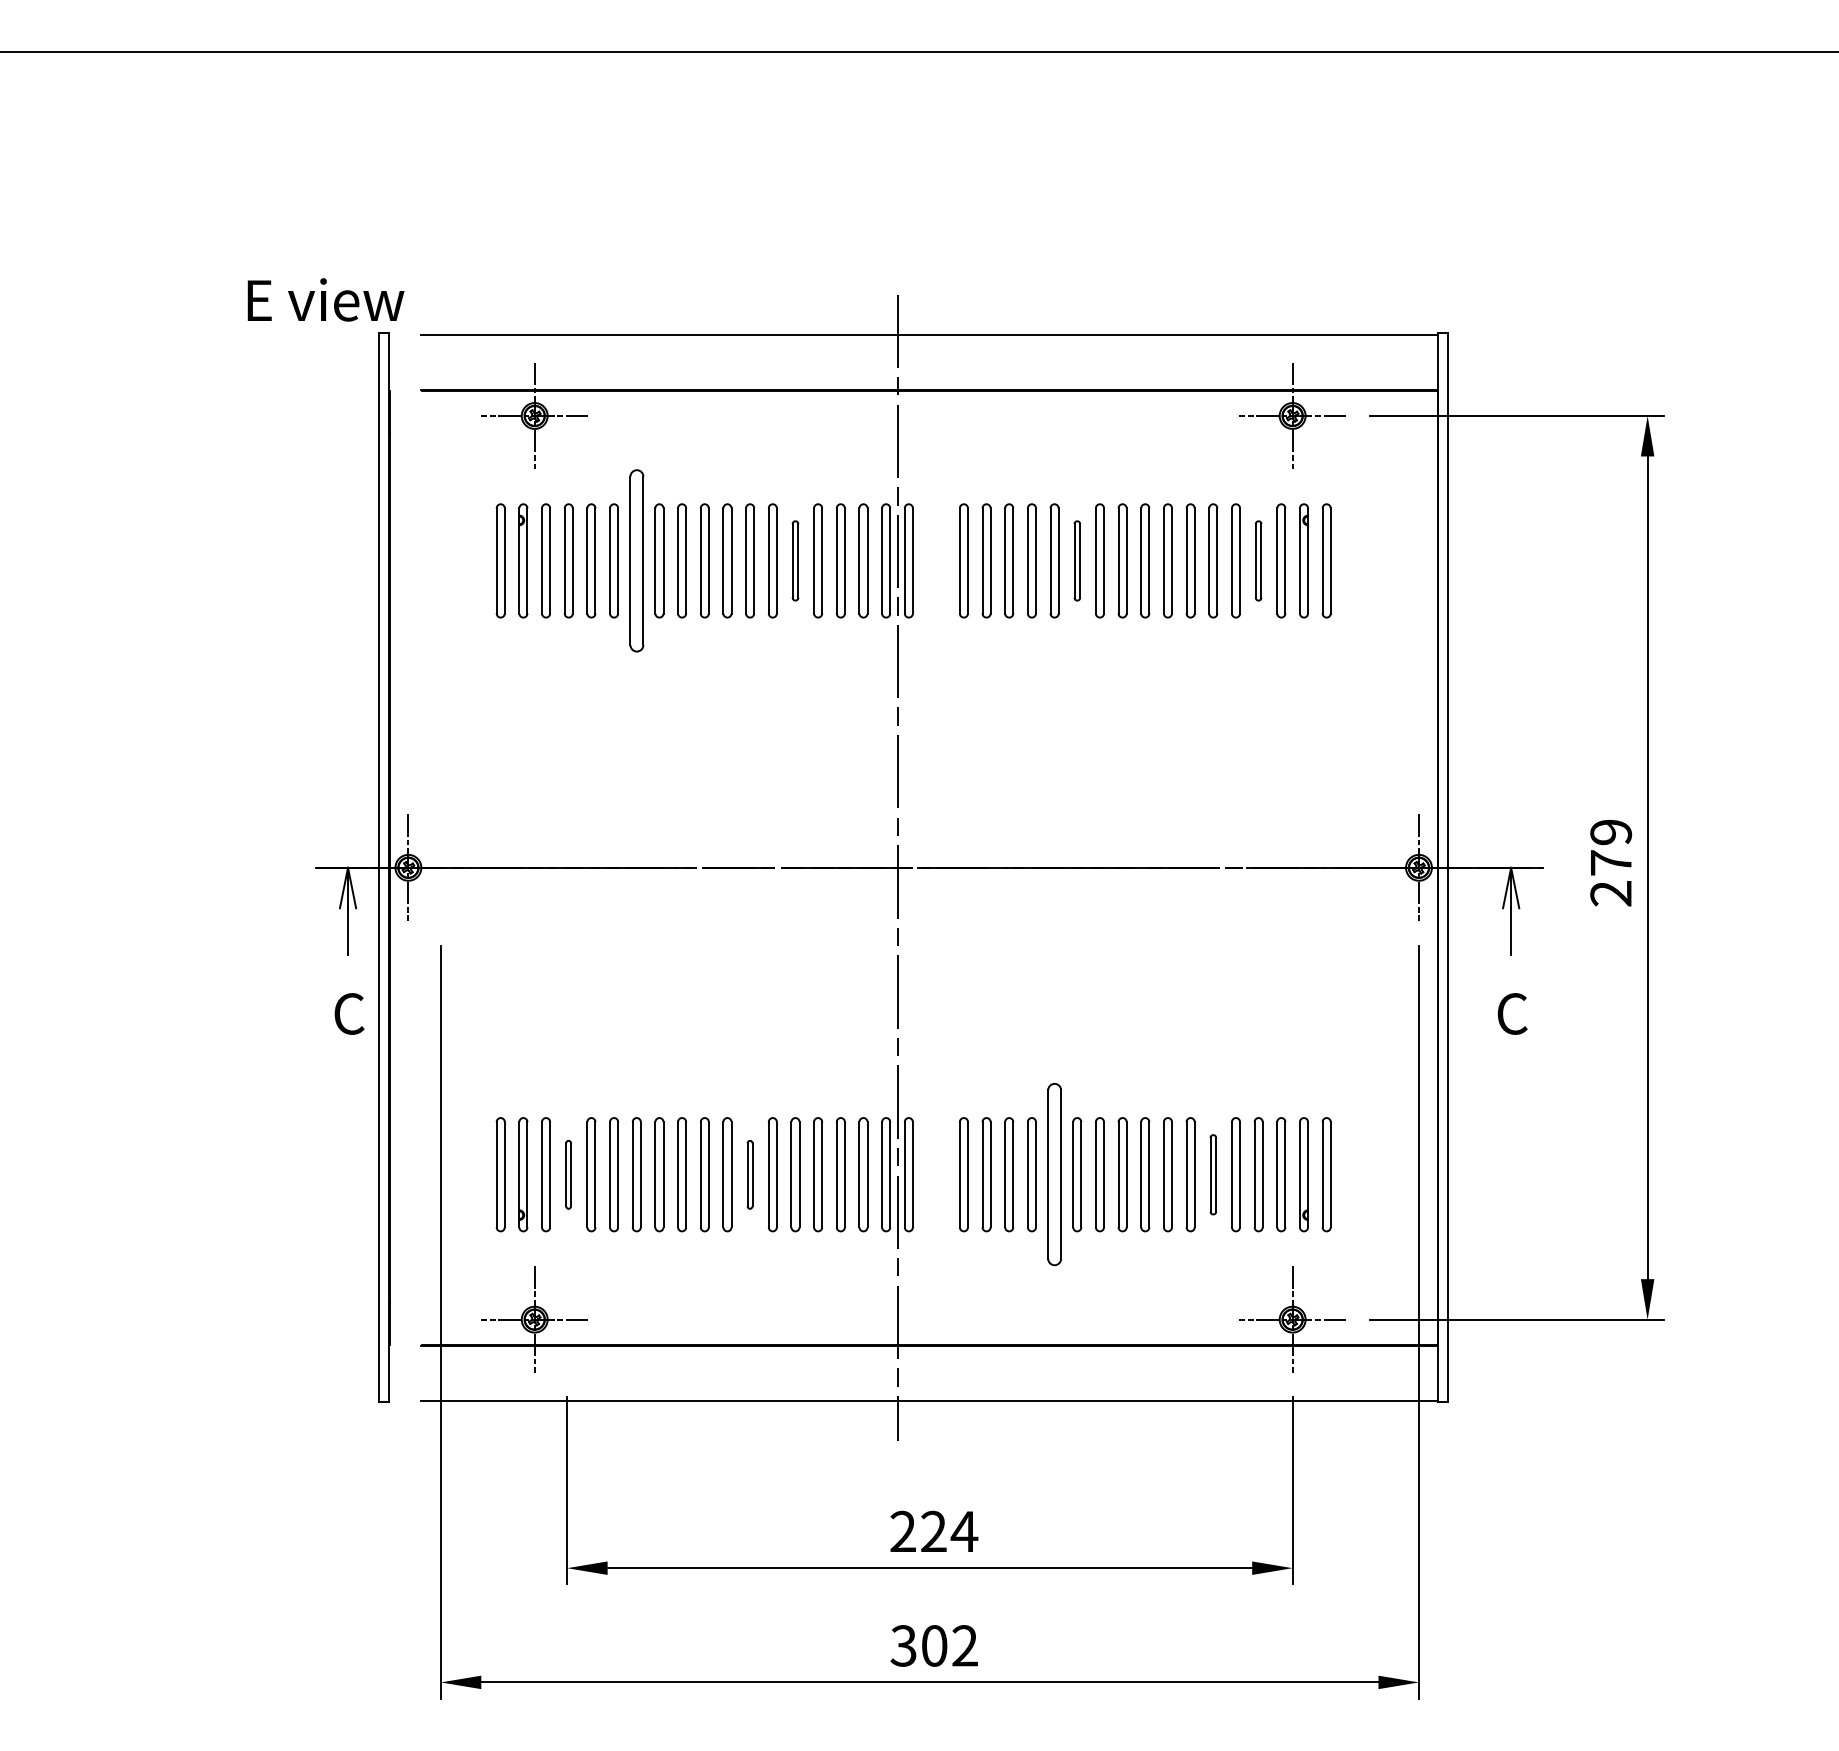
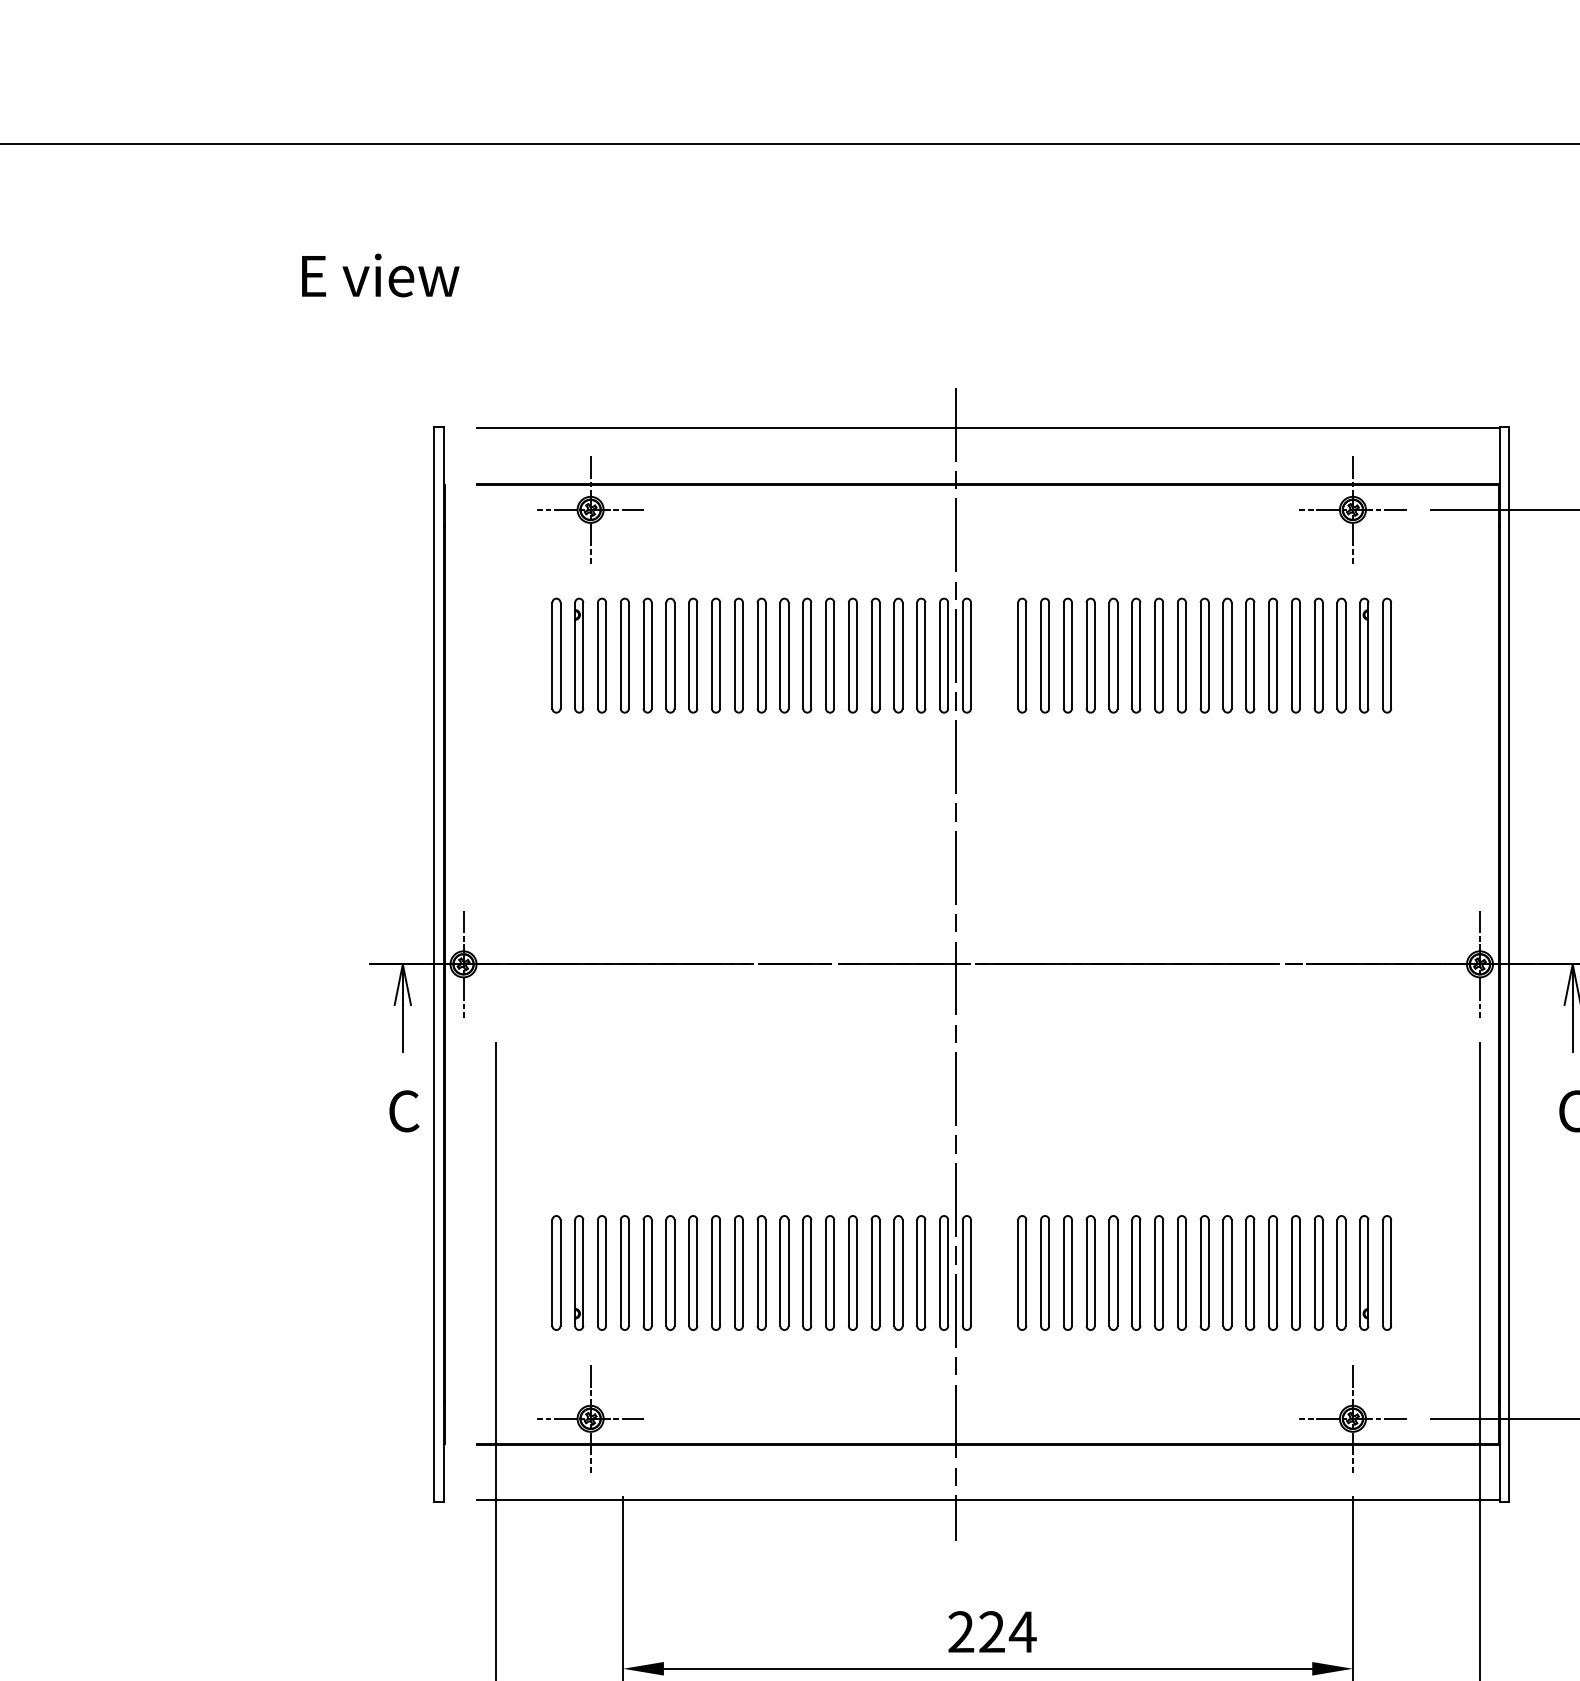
text: (325, 299) -> (380, 275), moved
part: (636, 560) -> (692, 655), size x0.62
part: (795, 560) -> (852, 655), size x1.43
part: (1077, 560) -> (1136, 655), size x1.43
part: (1258, 560) -> (1318, 655), size x1.43
part: (568, 1174) -> (624, 1272), size x1.67
part: (749, 1174) -> (806, 1272), size x1.67
part: (1054, 1174) -> (1113, 1272), size x0.62
part: (1213, 1174) -> (1273, 1272), size x1.43

